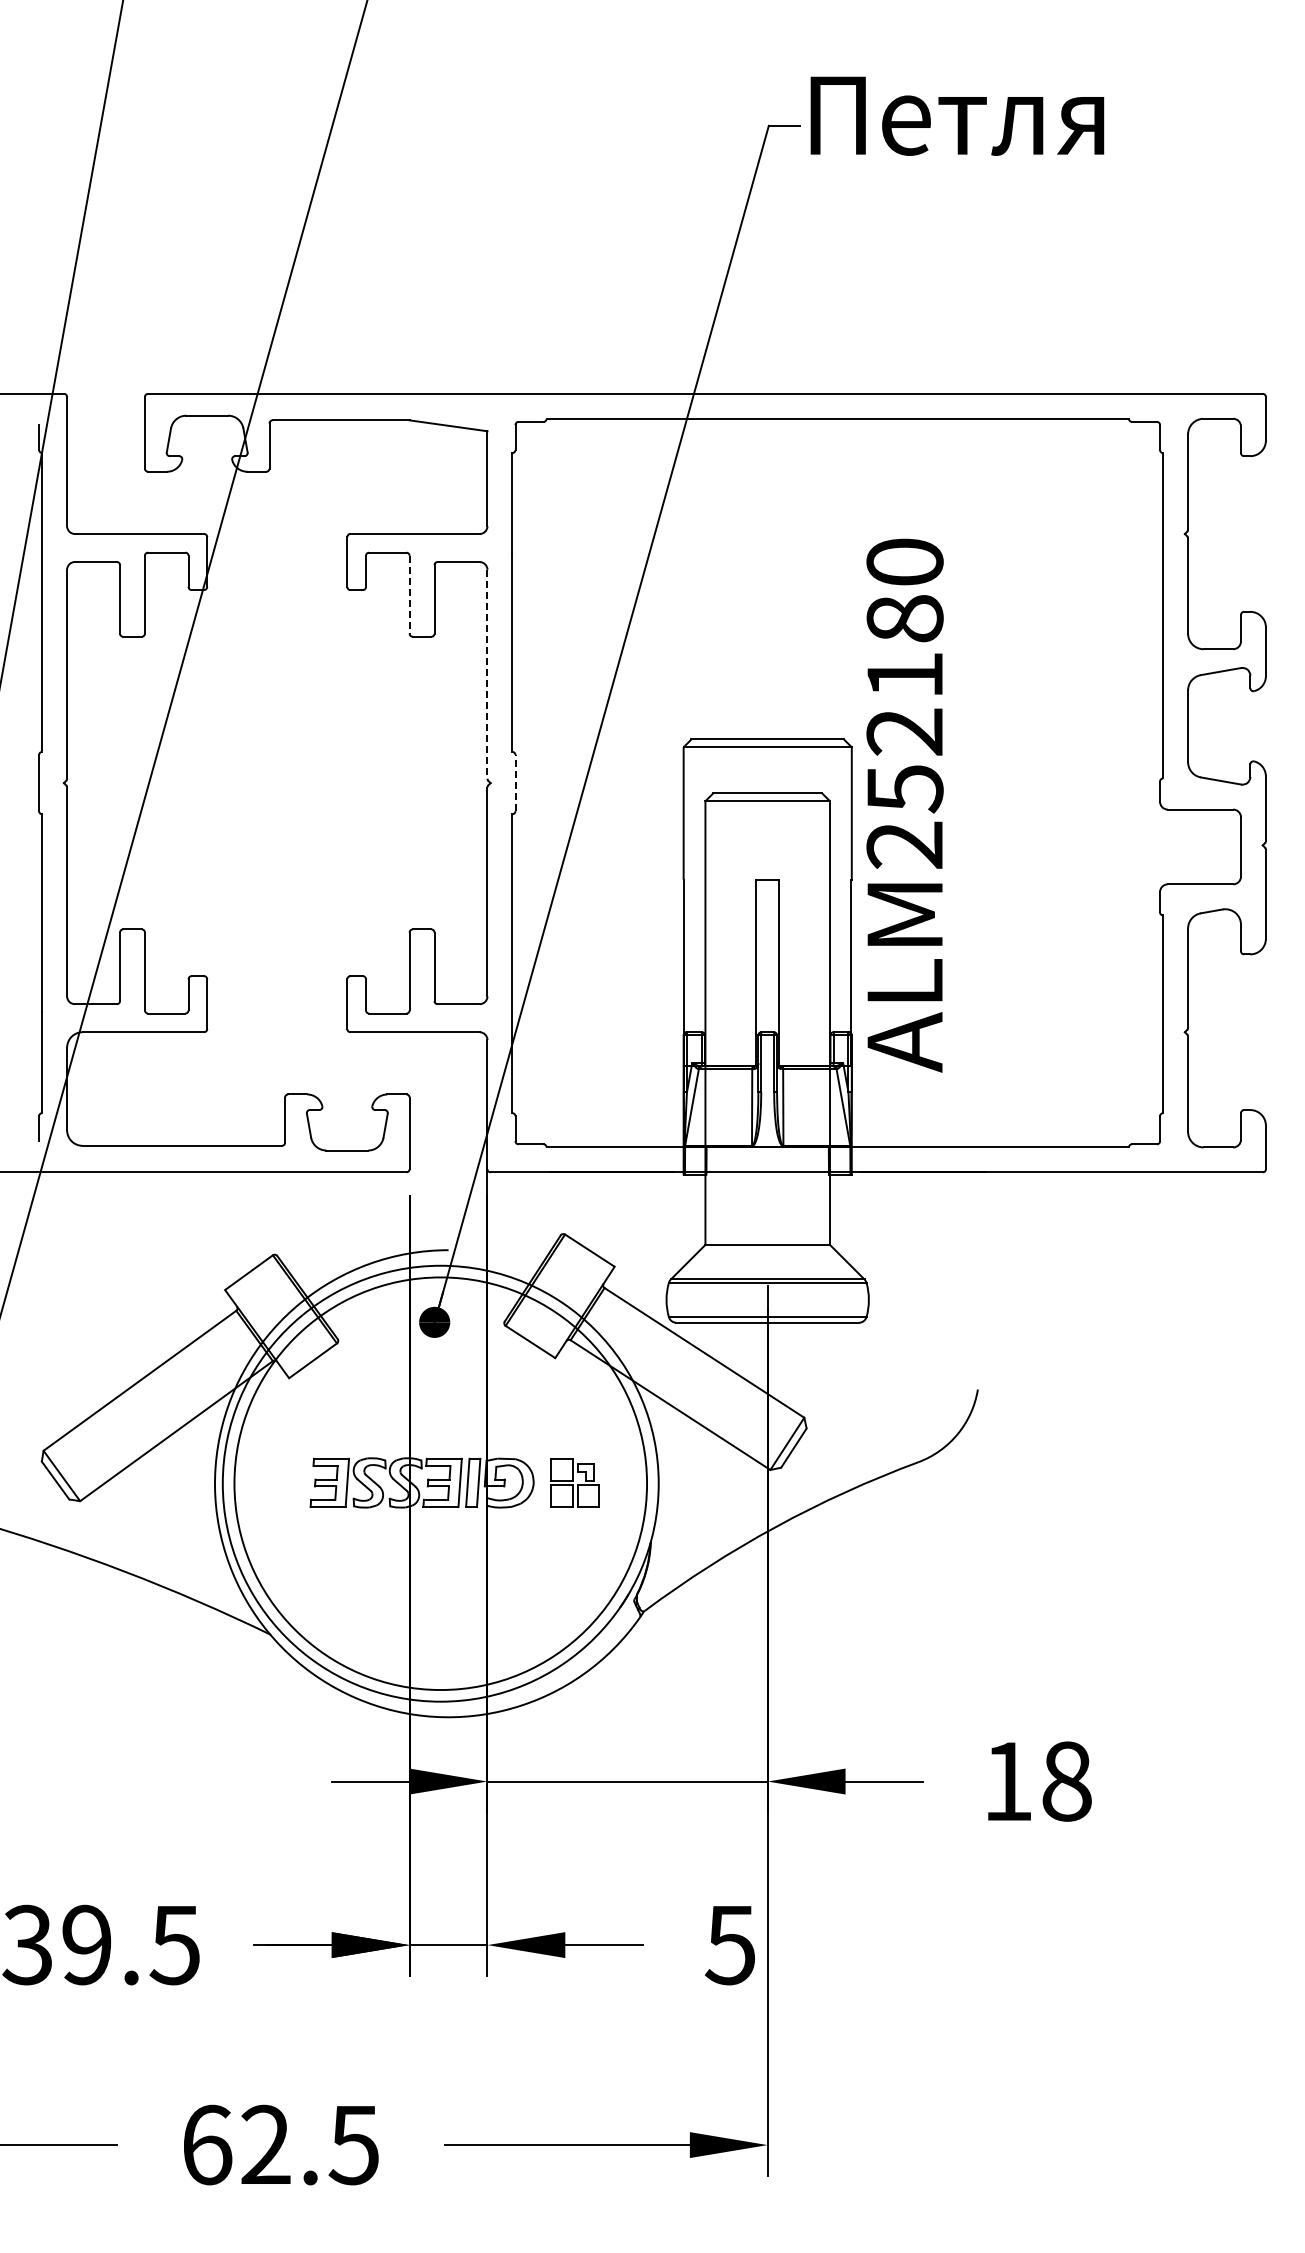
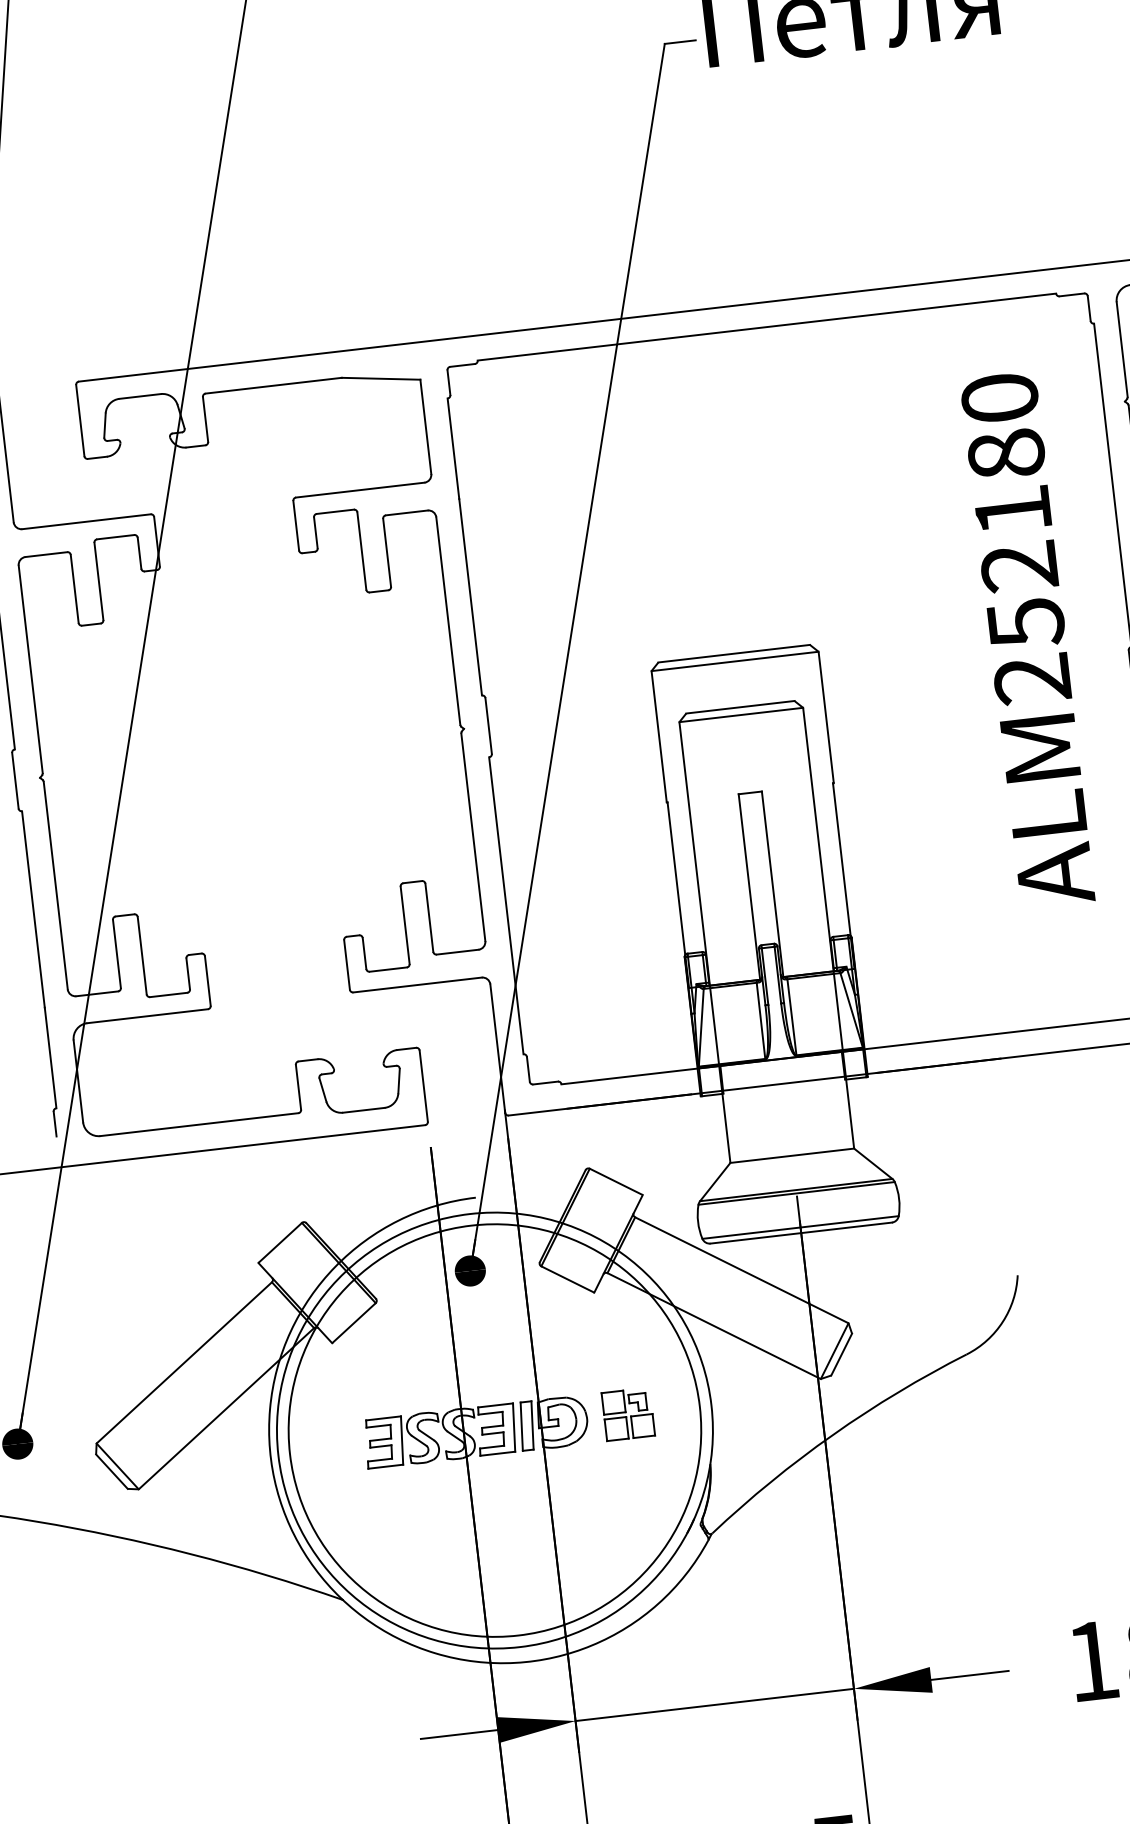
line: (409, 594) -> (361, 550), dashed -> solid
line: (487, 674) -> (448, 621), dashed -> solid
line: (515, 782) -> (488, 725), dashed -> solid
text: (904, 805) -> (1027, 639), moved

